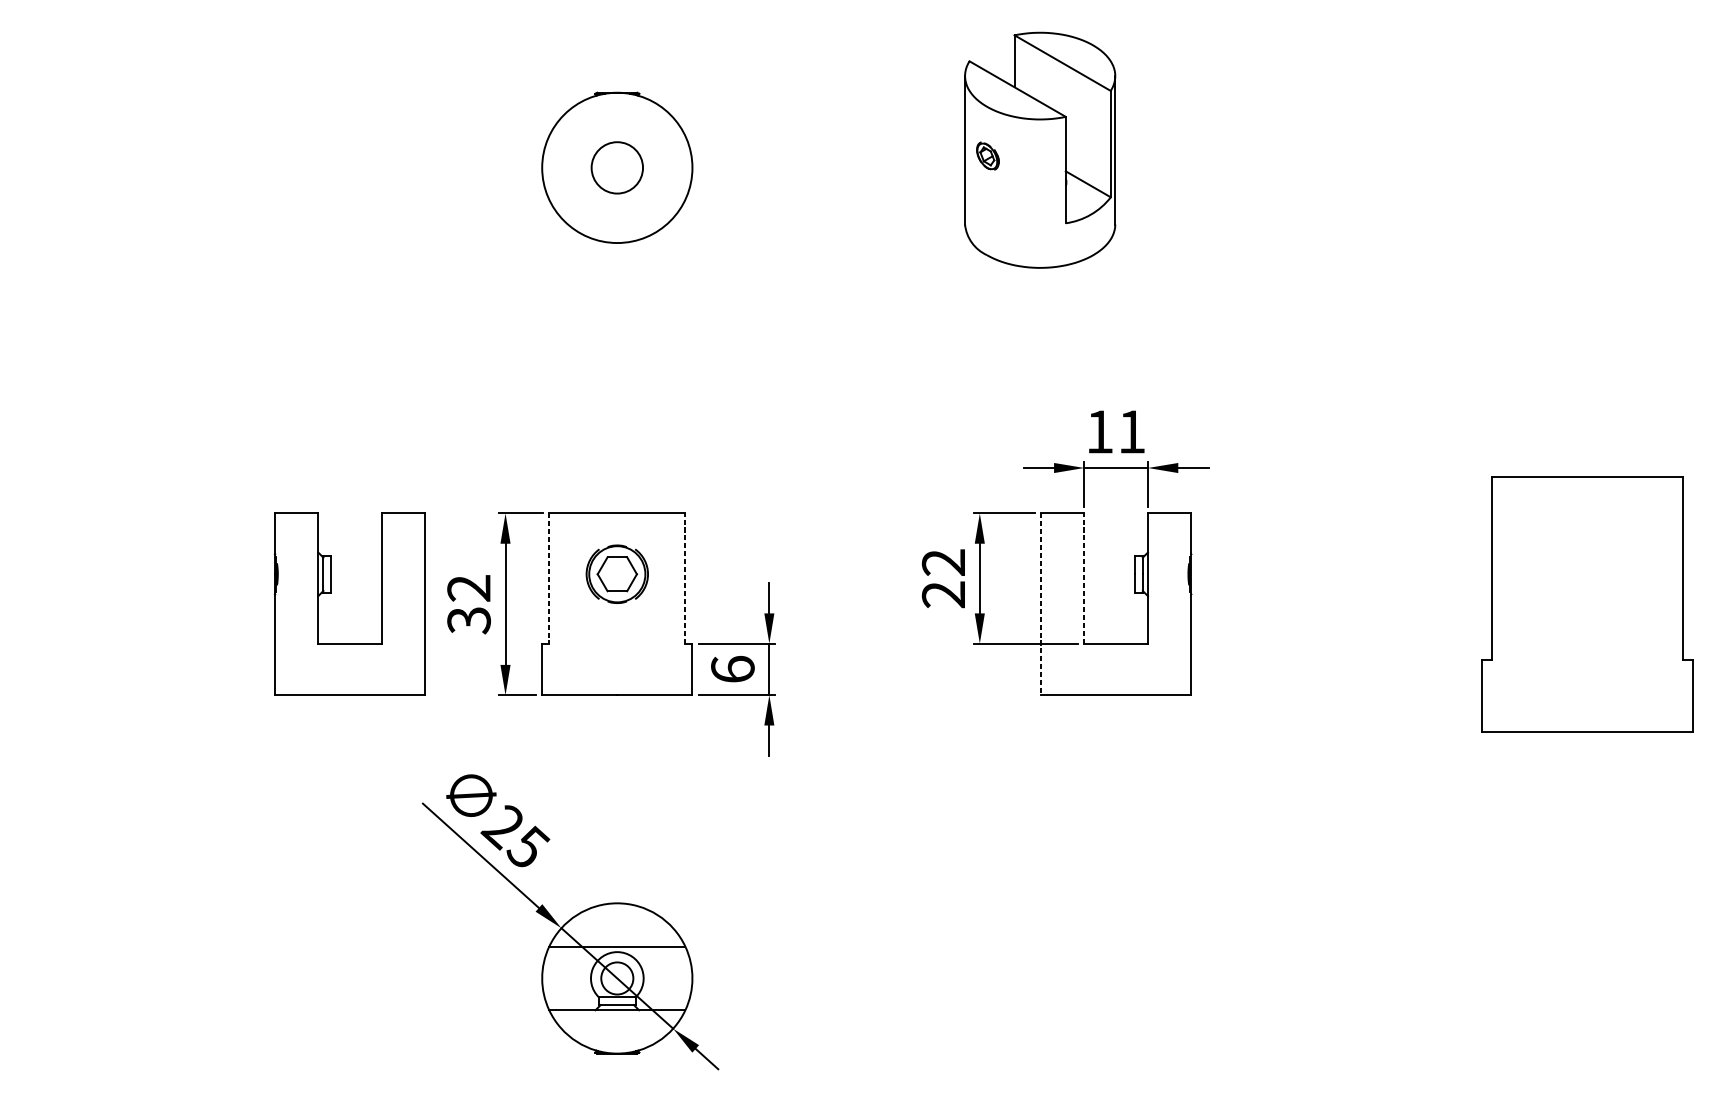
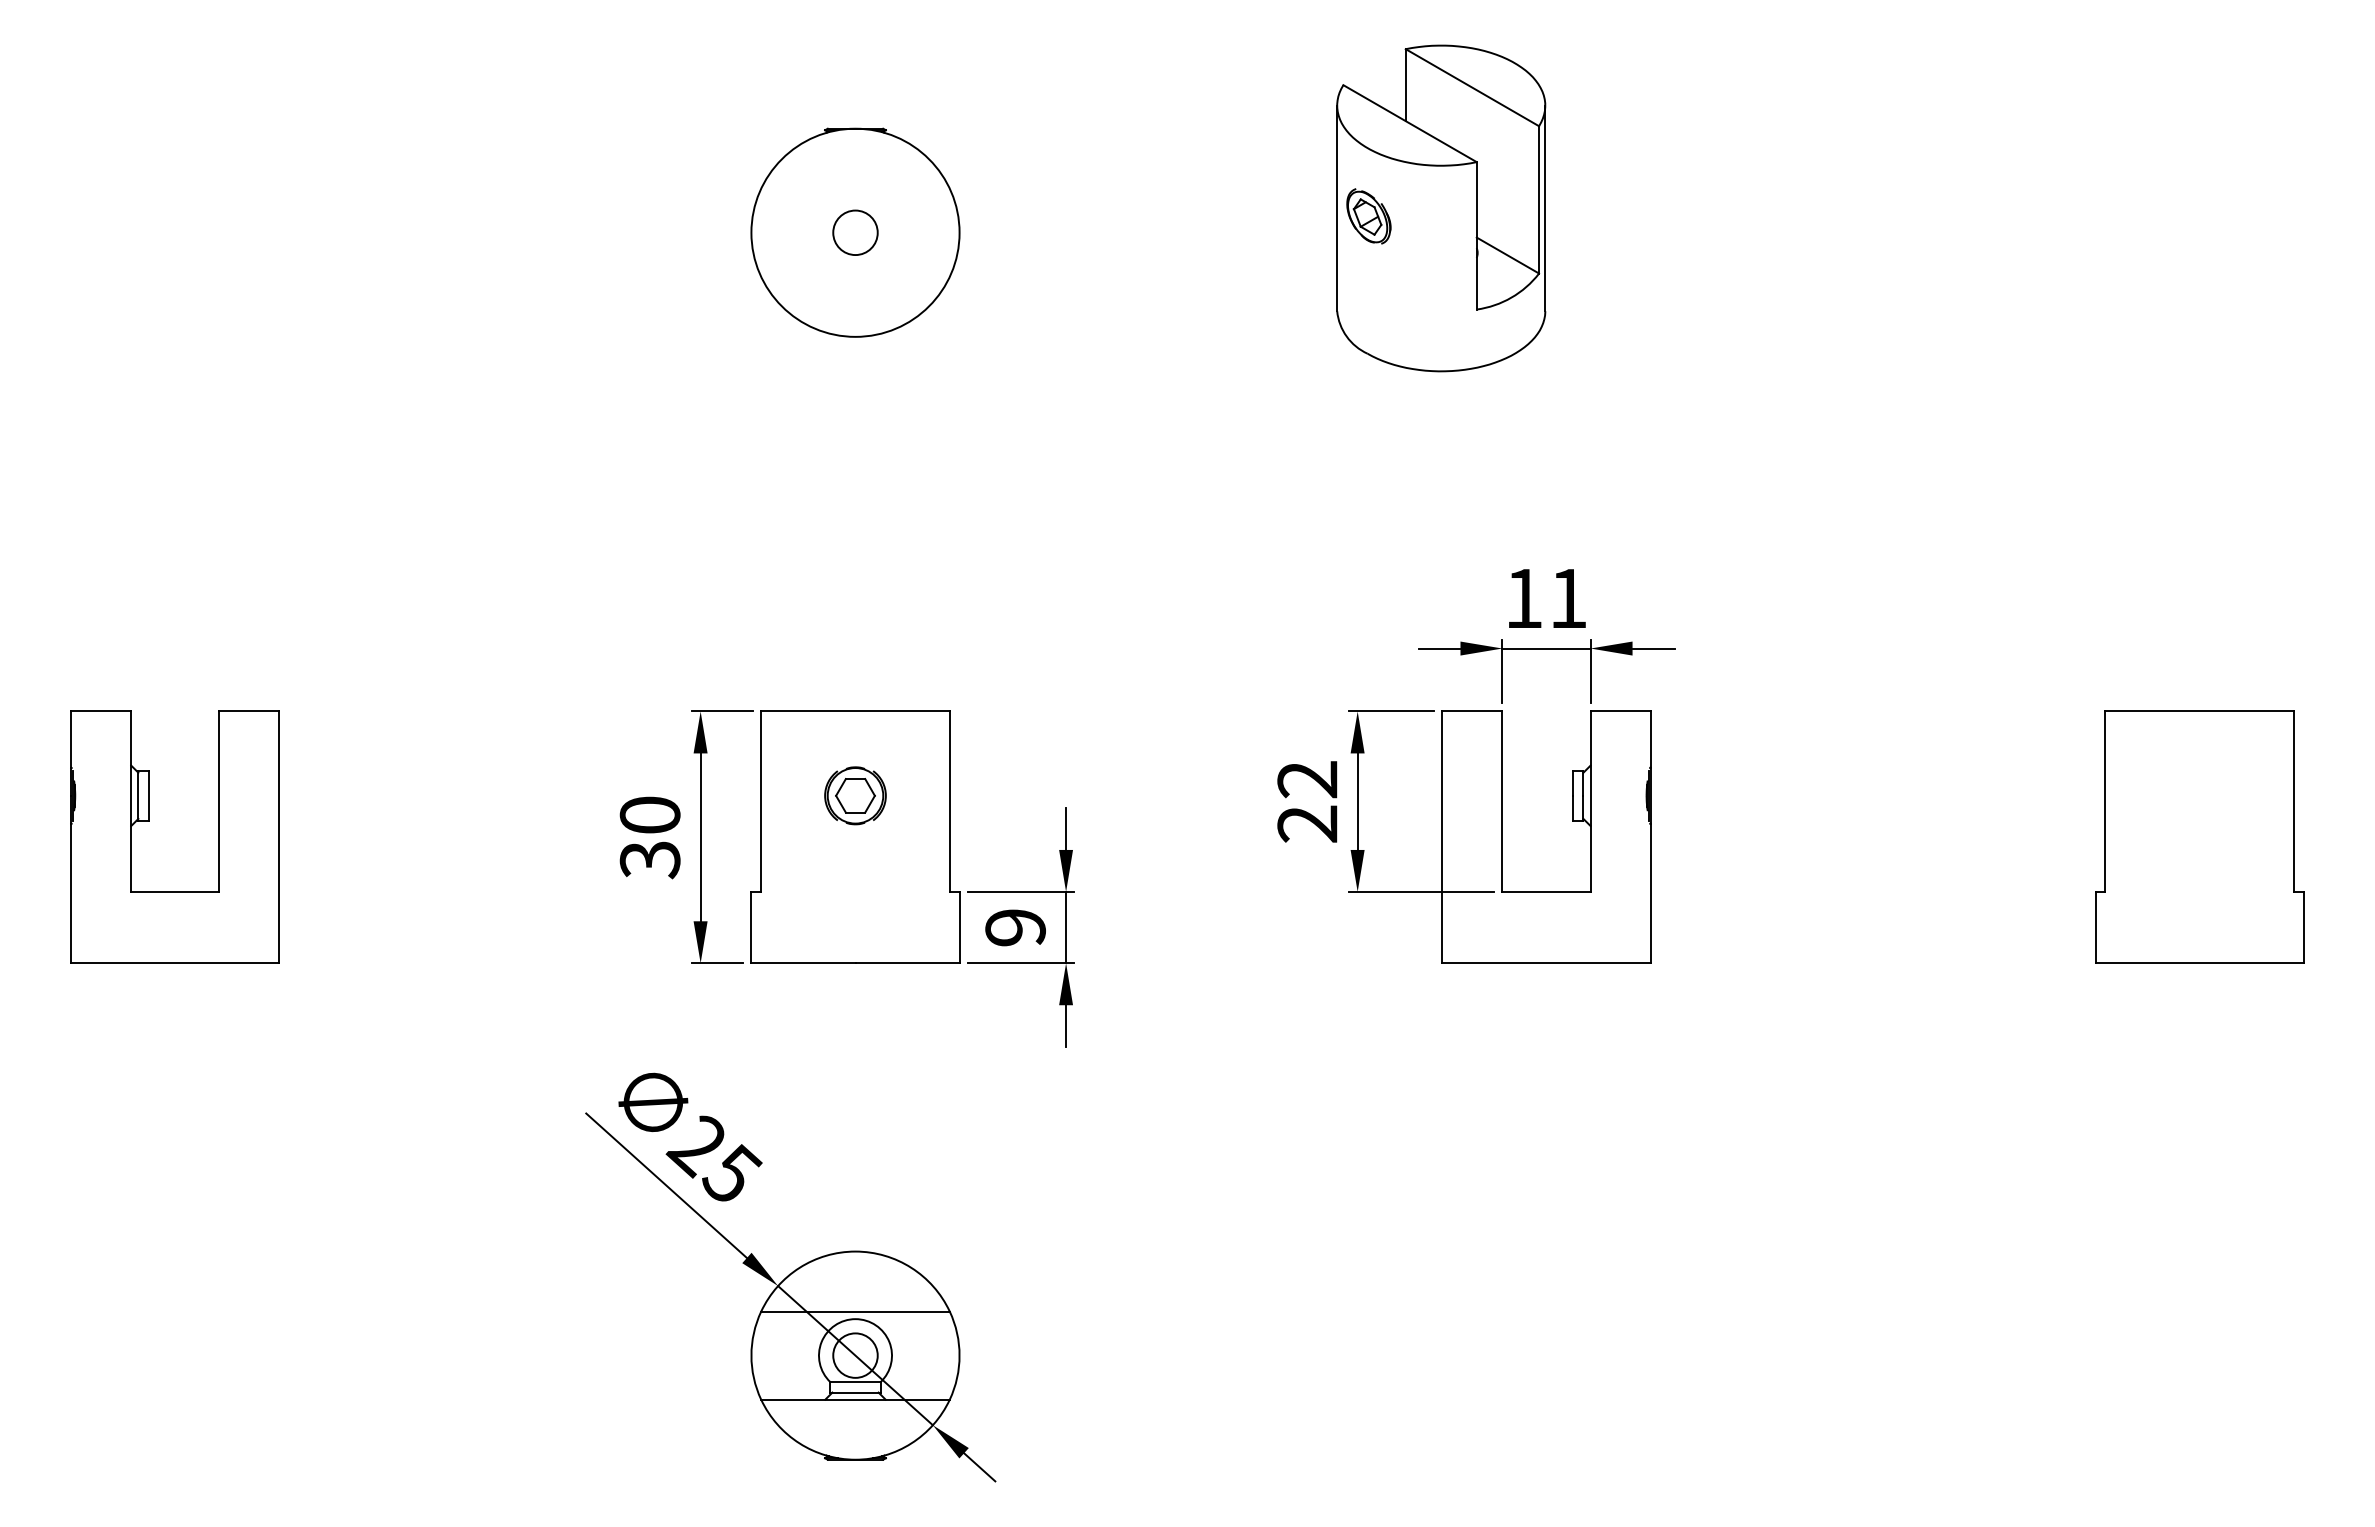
part: (987, 156) -> (1368, 216), size x1.43
circle: (617, 167) -> (855, 232), size x0.62
part: (617, 574) -> (855, 795), size x0.71
line: (685, 578) -> (949, 801), dashed -> solid
line: (1084, 578) -> (1502, 801), dashed -> solid
line: (549, 579) -> (761, 802), dashed -> solid
text: (468, 587) -> (649, 814), 32 -> 30
part: (331, 592) -> (149, 821), moved
part: (1587, 603) -> (2199, 836), size x0.71
line: (1041, 604) -> (1442, 837), dashed -> solid
text: (732, 669) -> (1015, 927), 6 -> 9

